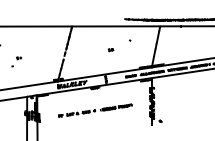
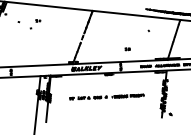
part: (110, 50) -> (127, 49), moved
part: (16, 61) -> (35, 23), moved

